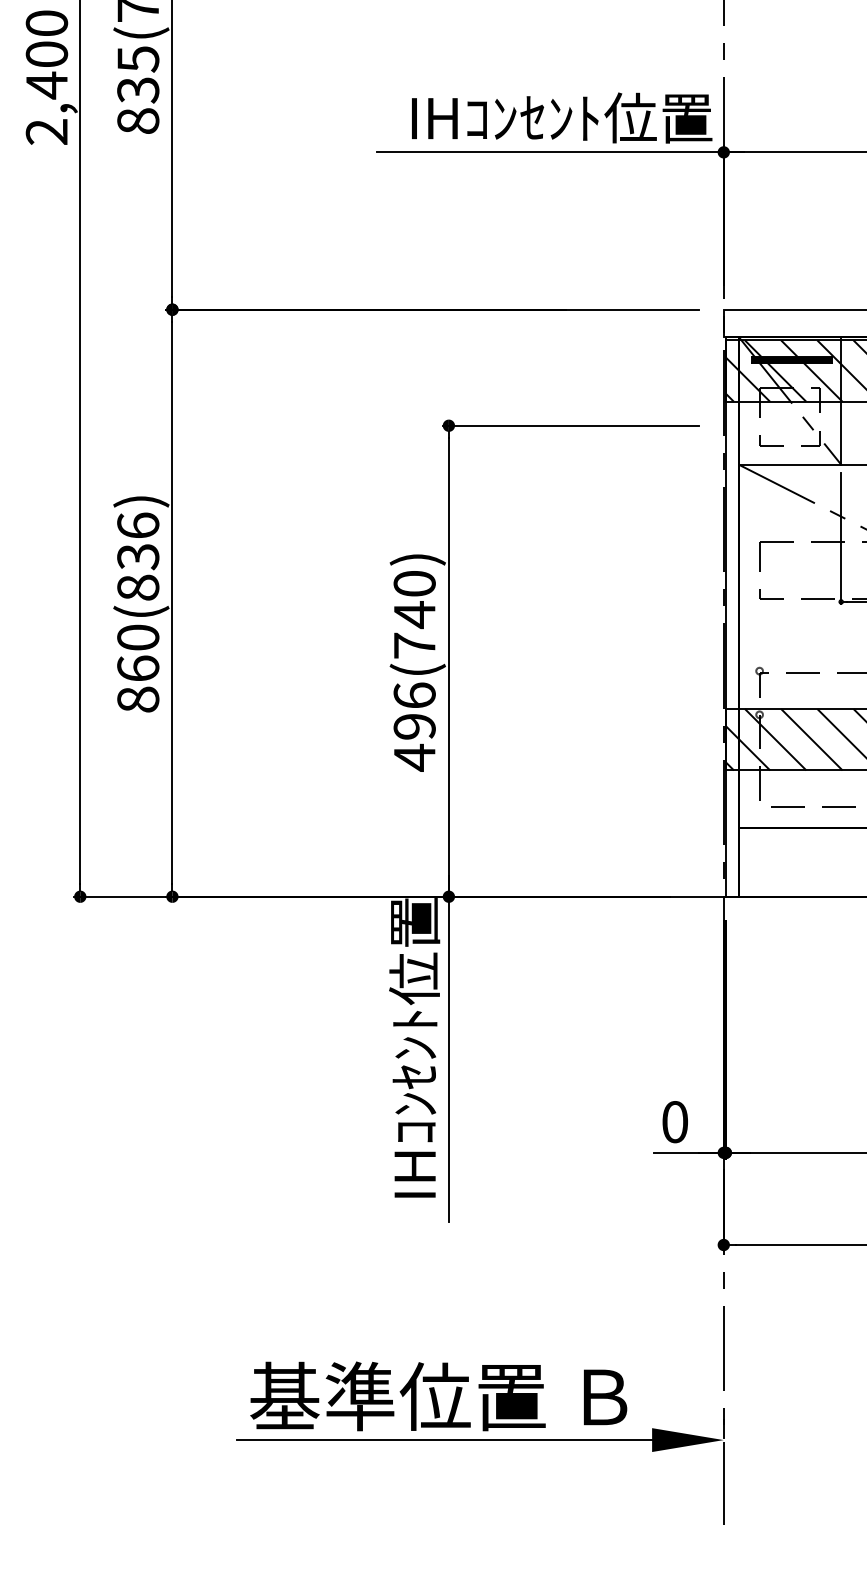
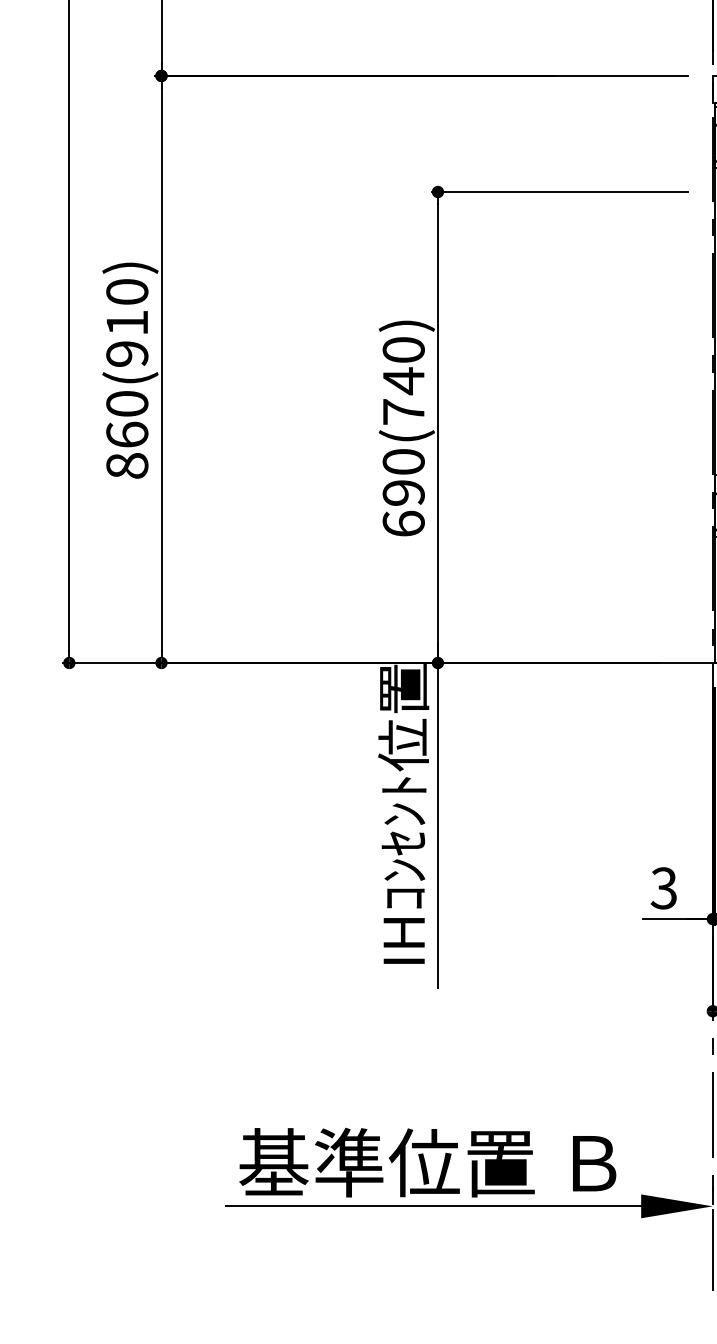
text: (138, 556) -> (127, 322), 860(836) -> 860(910)
text: (414, 726) -> (403, 492), 496(740) -> 690(740)
text: (674, 1122) -> (663, 888), 0 -> 3

